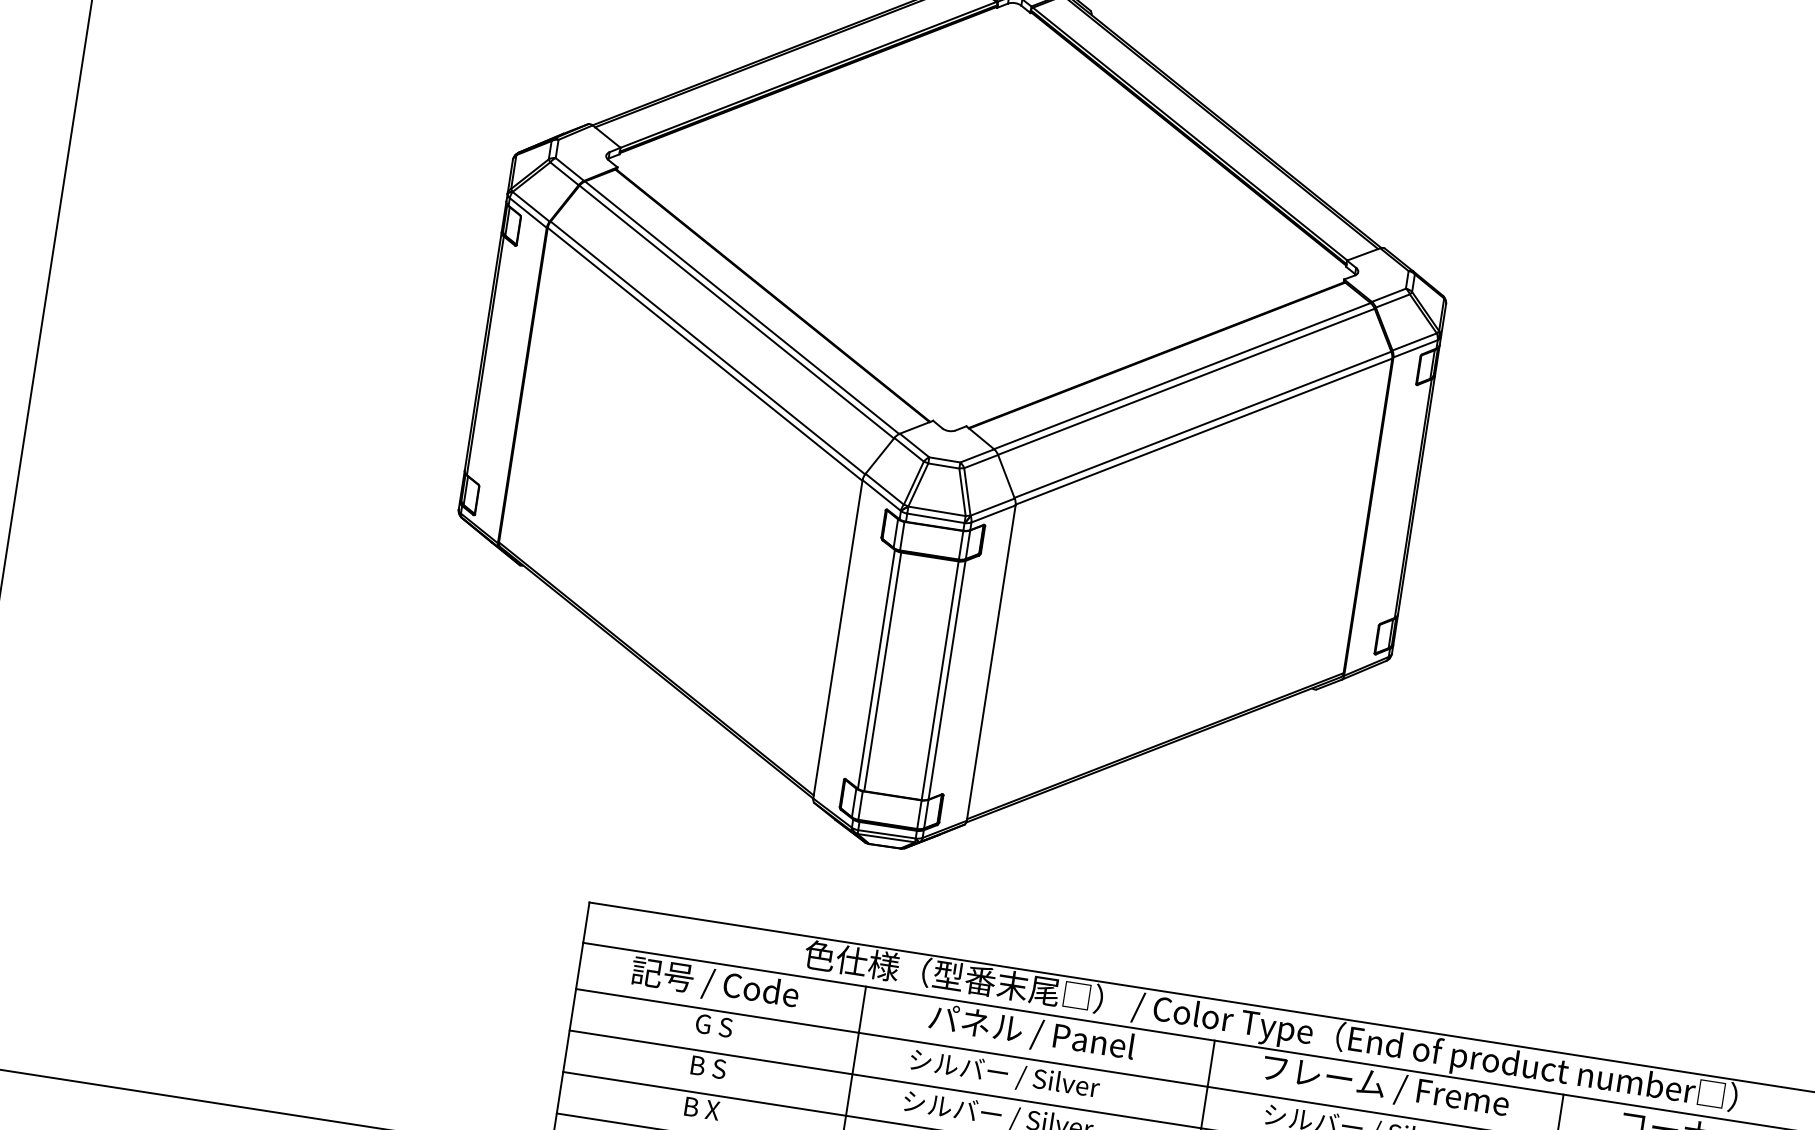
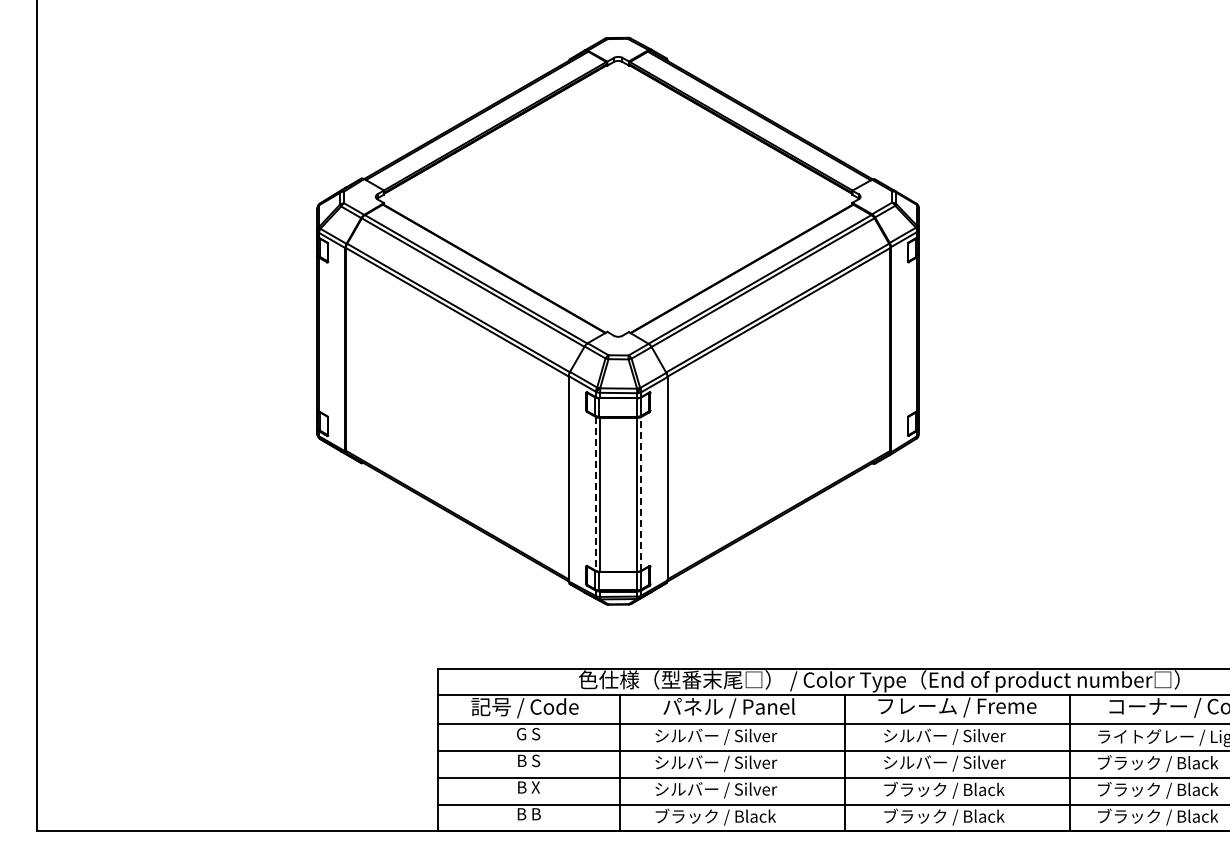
line: (875, 668) -> (595, 493), solid -> dashed
line: (947, 679) -> (641, 493), solid -> dashed

